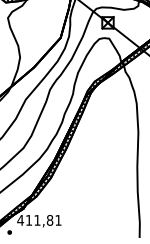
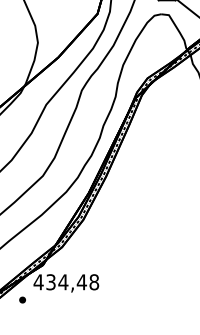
text: (43, 219) -> (72, 280), 411,81 -> 434,48

